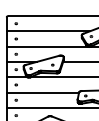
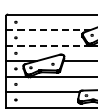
line: (48, 31) -> (48, 30), solid -> dashed
line: (47, 46) -> (47, 45), solid -> dashed

